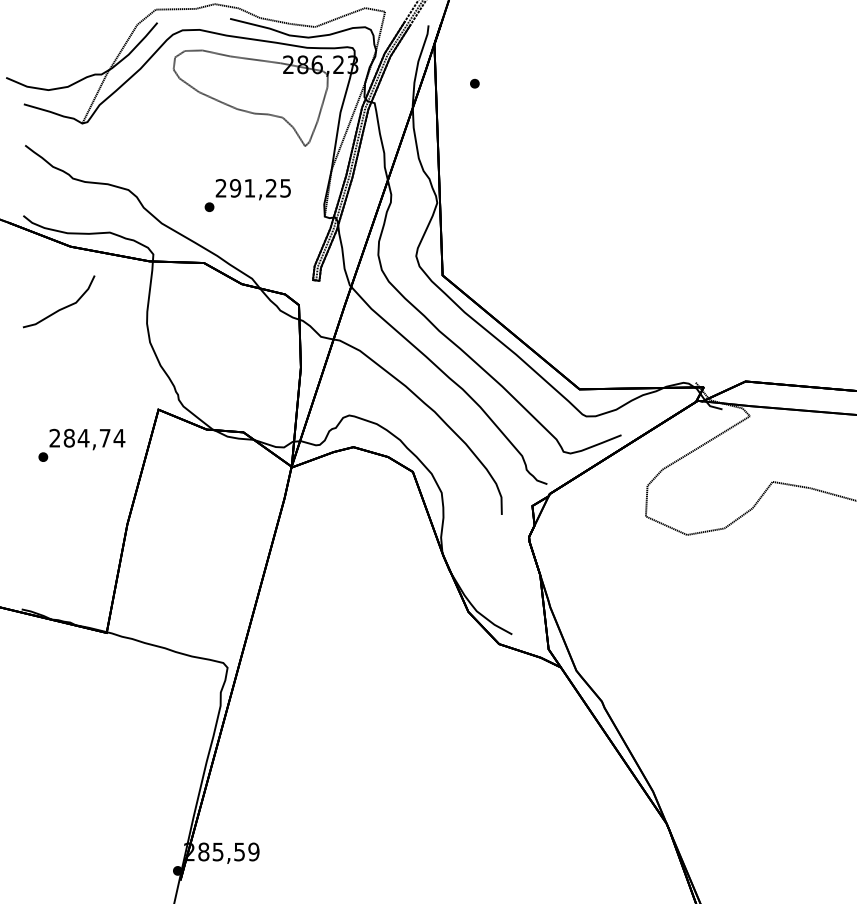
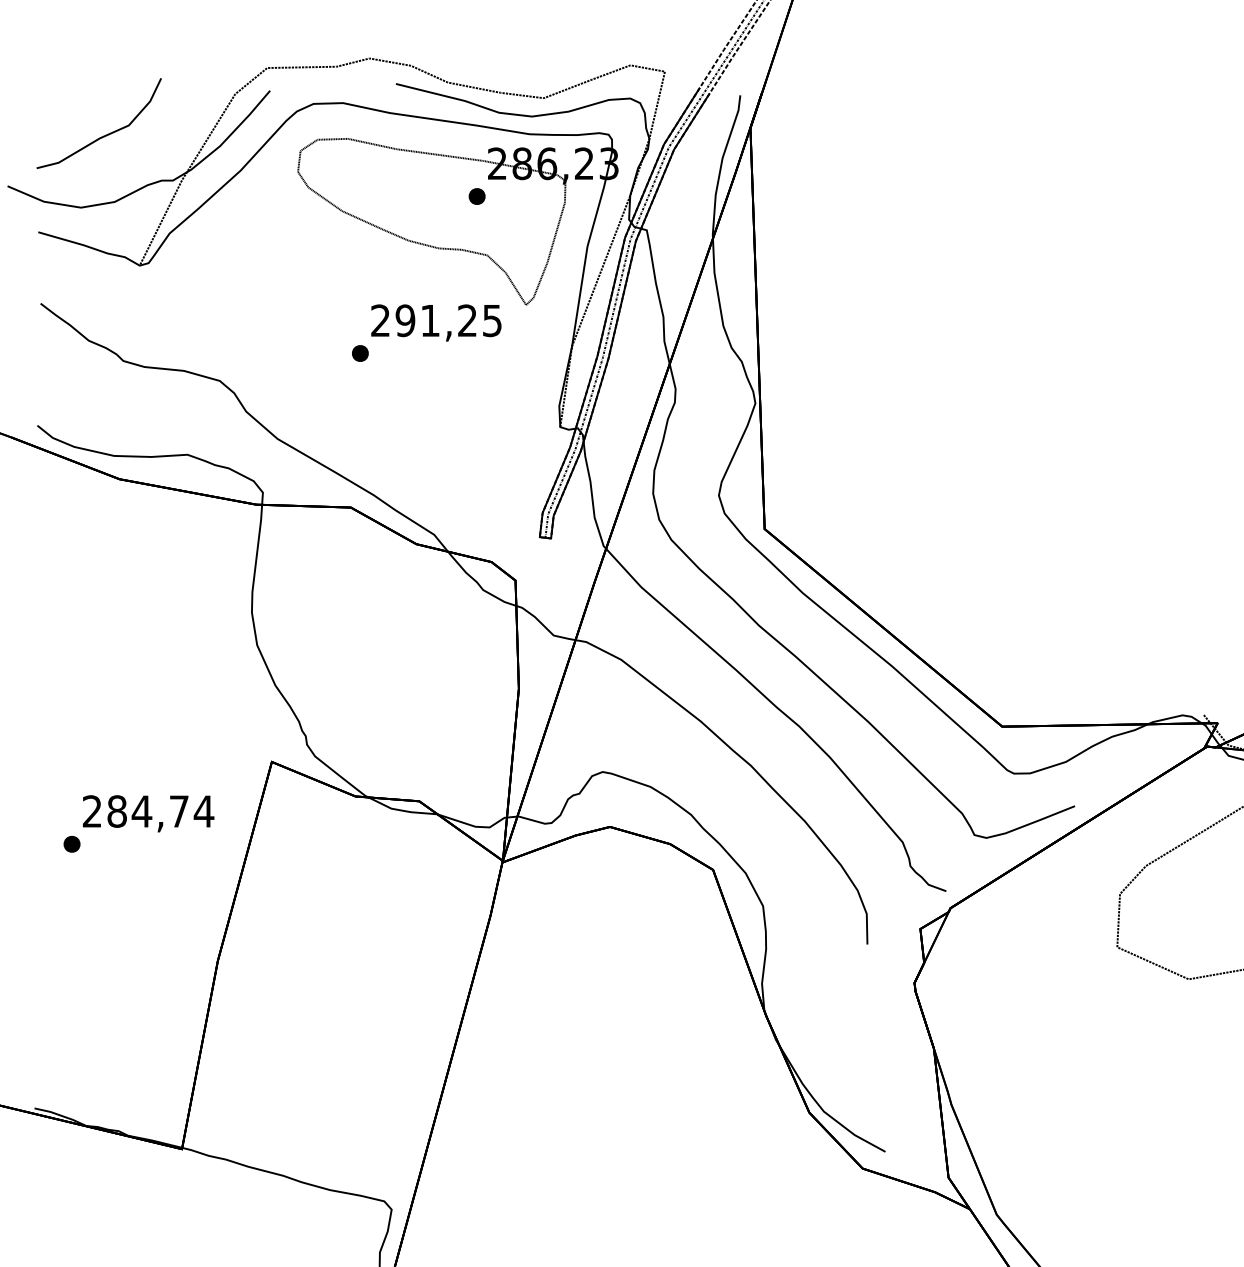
part: (474, 83) -> (476, 196), moved
text: (247, 195) -> (426, 333), moved
curve: (62, 307) -> (105, 133), moved

